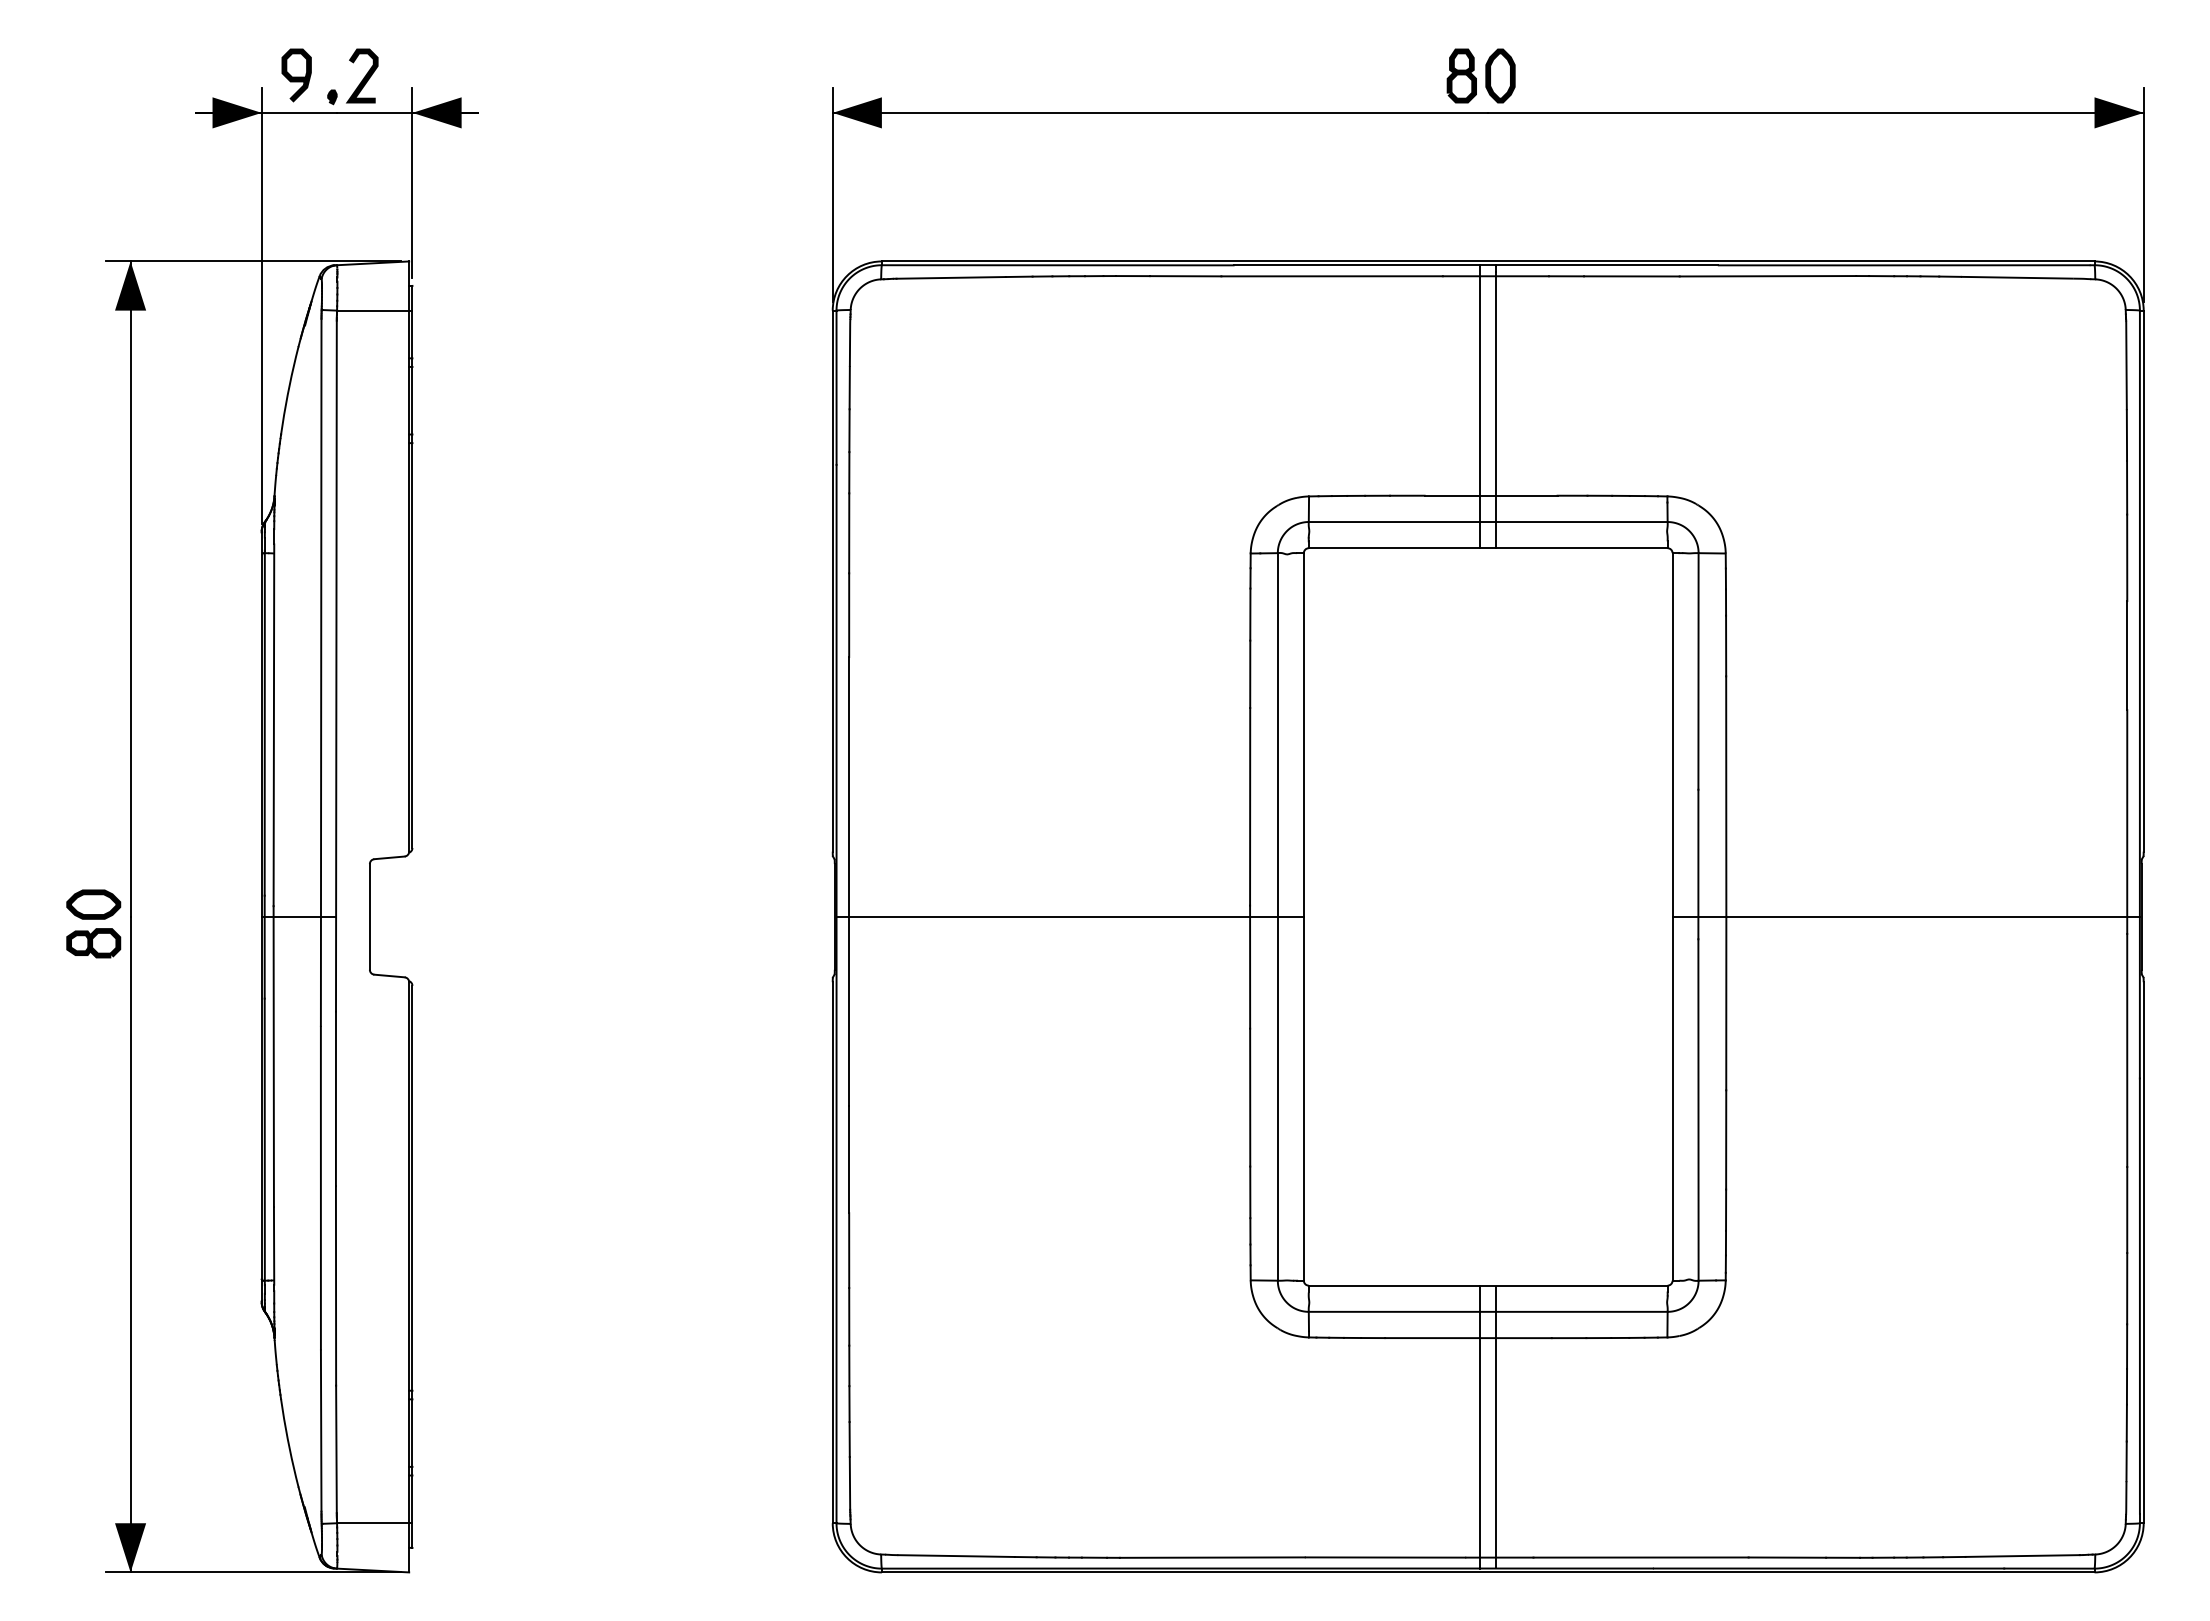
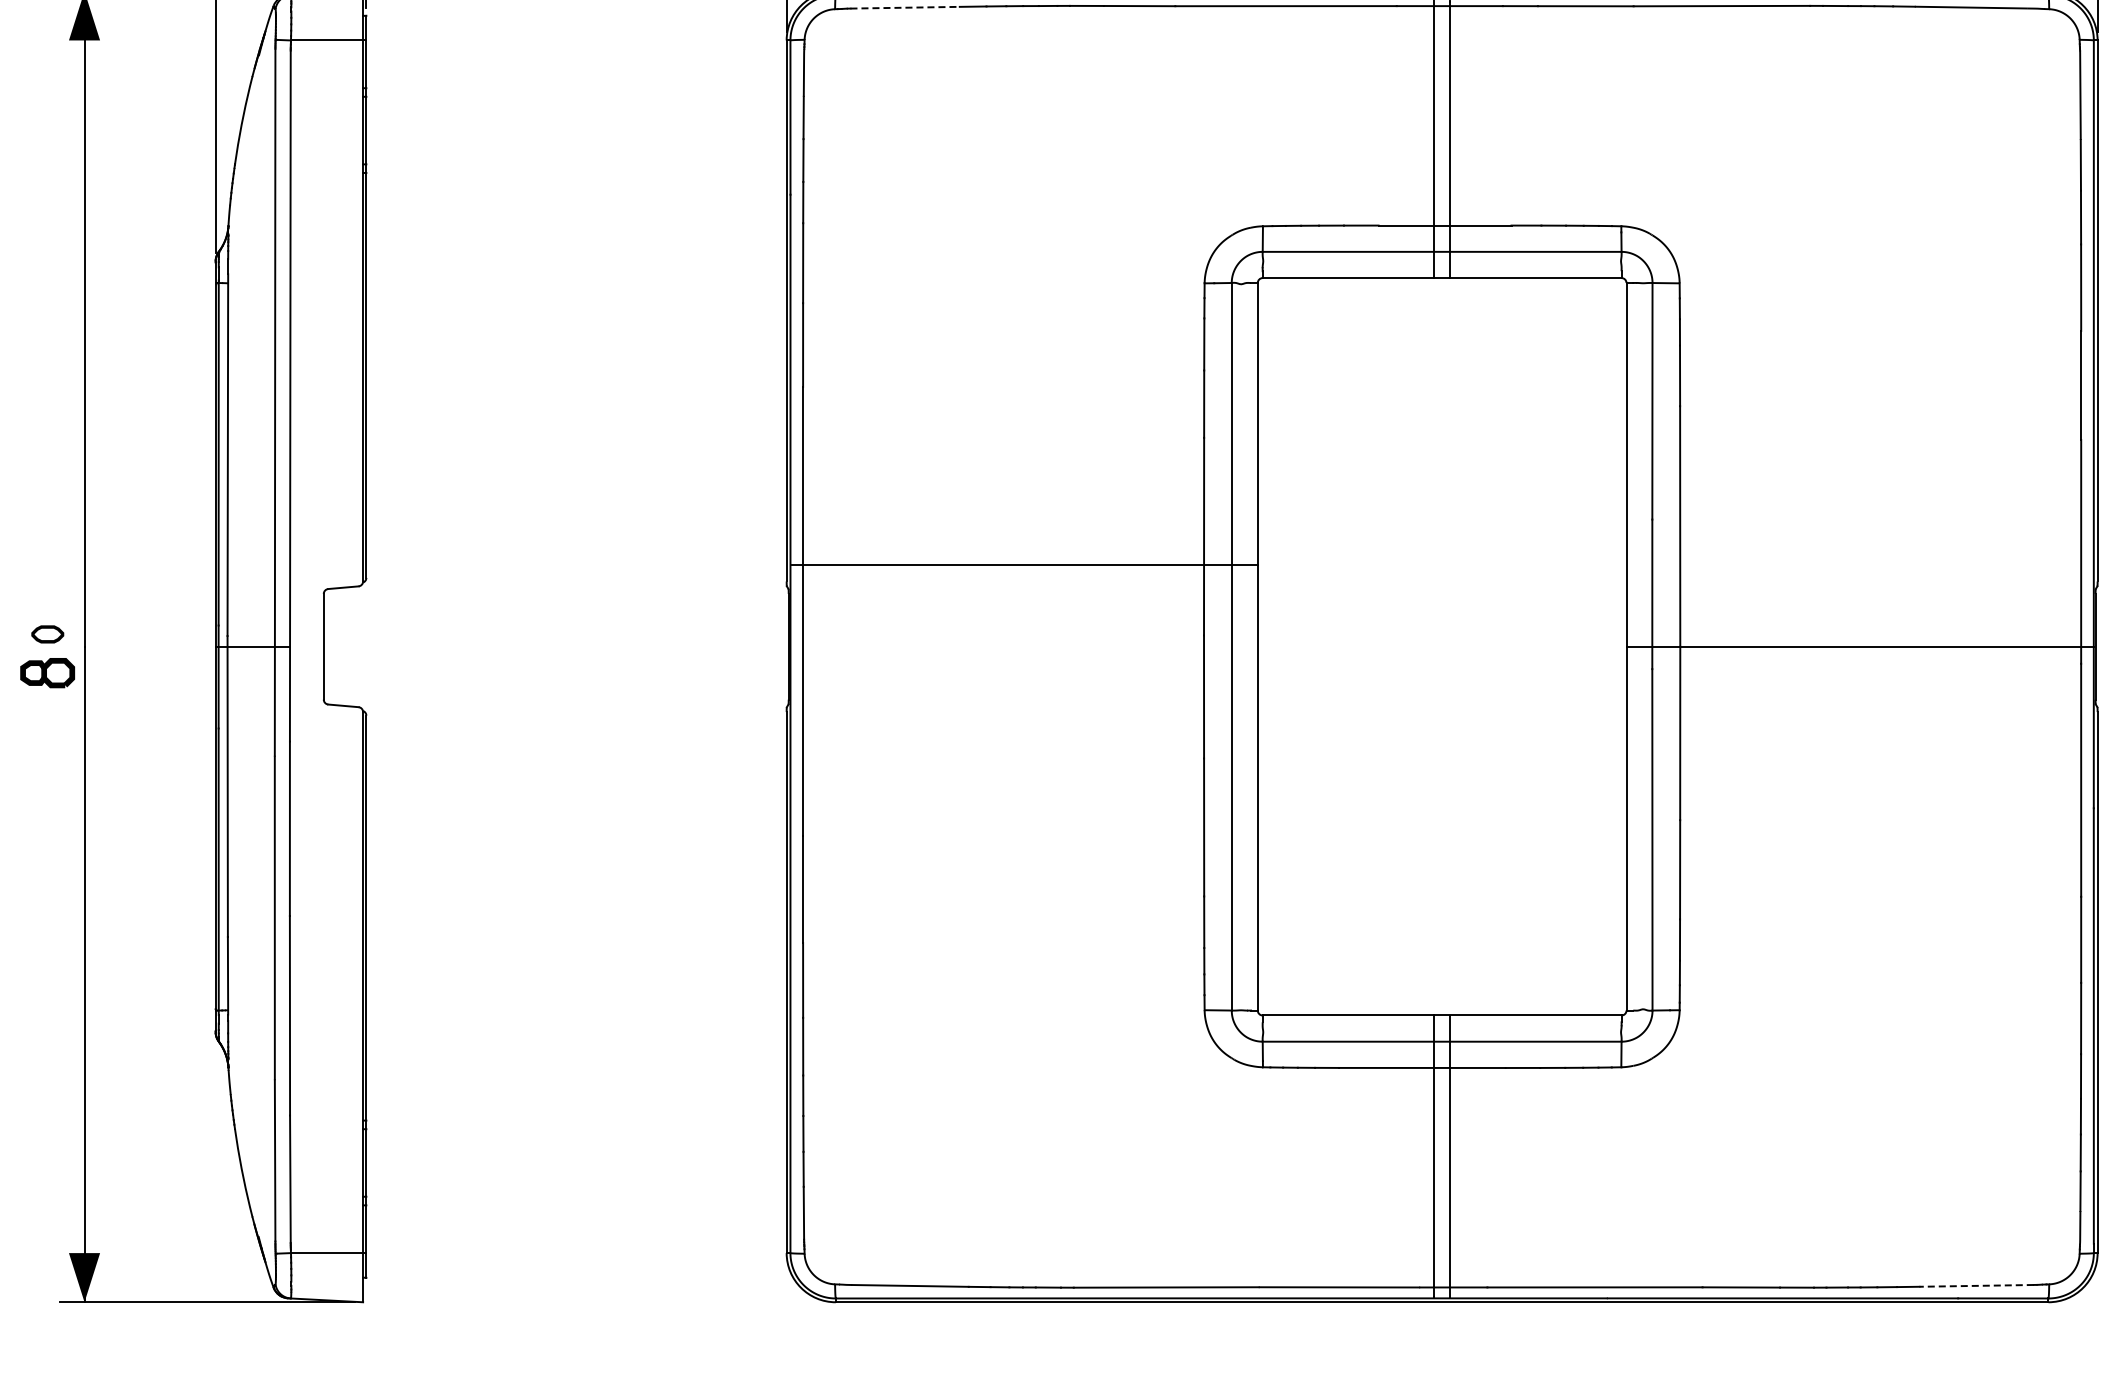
line: (951, 277) -> (905, 7), solid -> dashed
part: (93, 904) -> (47, 634), size x0.6
line: (1069, 916) -> (1023, 564), moved
line: (2022, 1556) -> (1976, 1286), solid -> dashed

